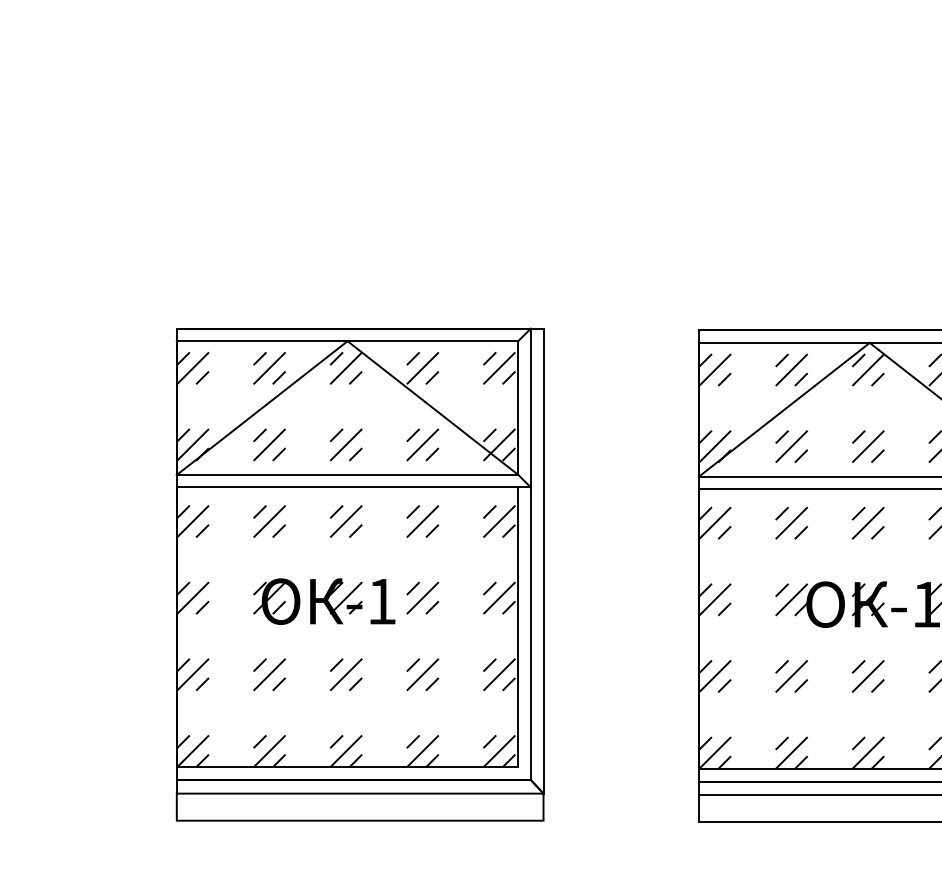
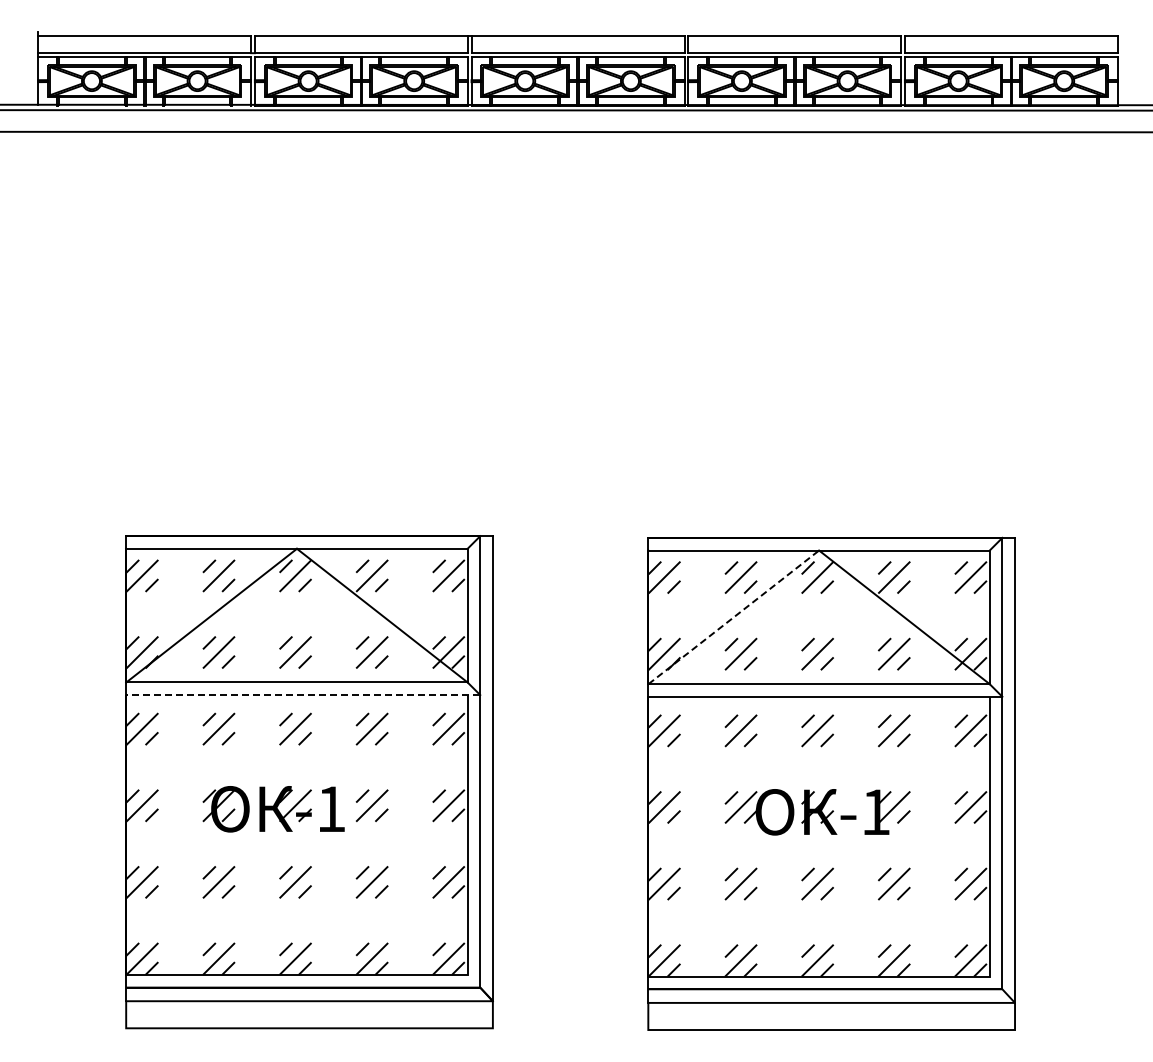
line: (785, 409) -> (734, 617), solid -> dashed
line: (353, 487) -> (302, 695), solid -> dashed

